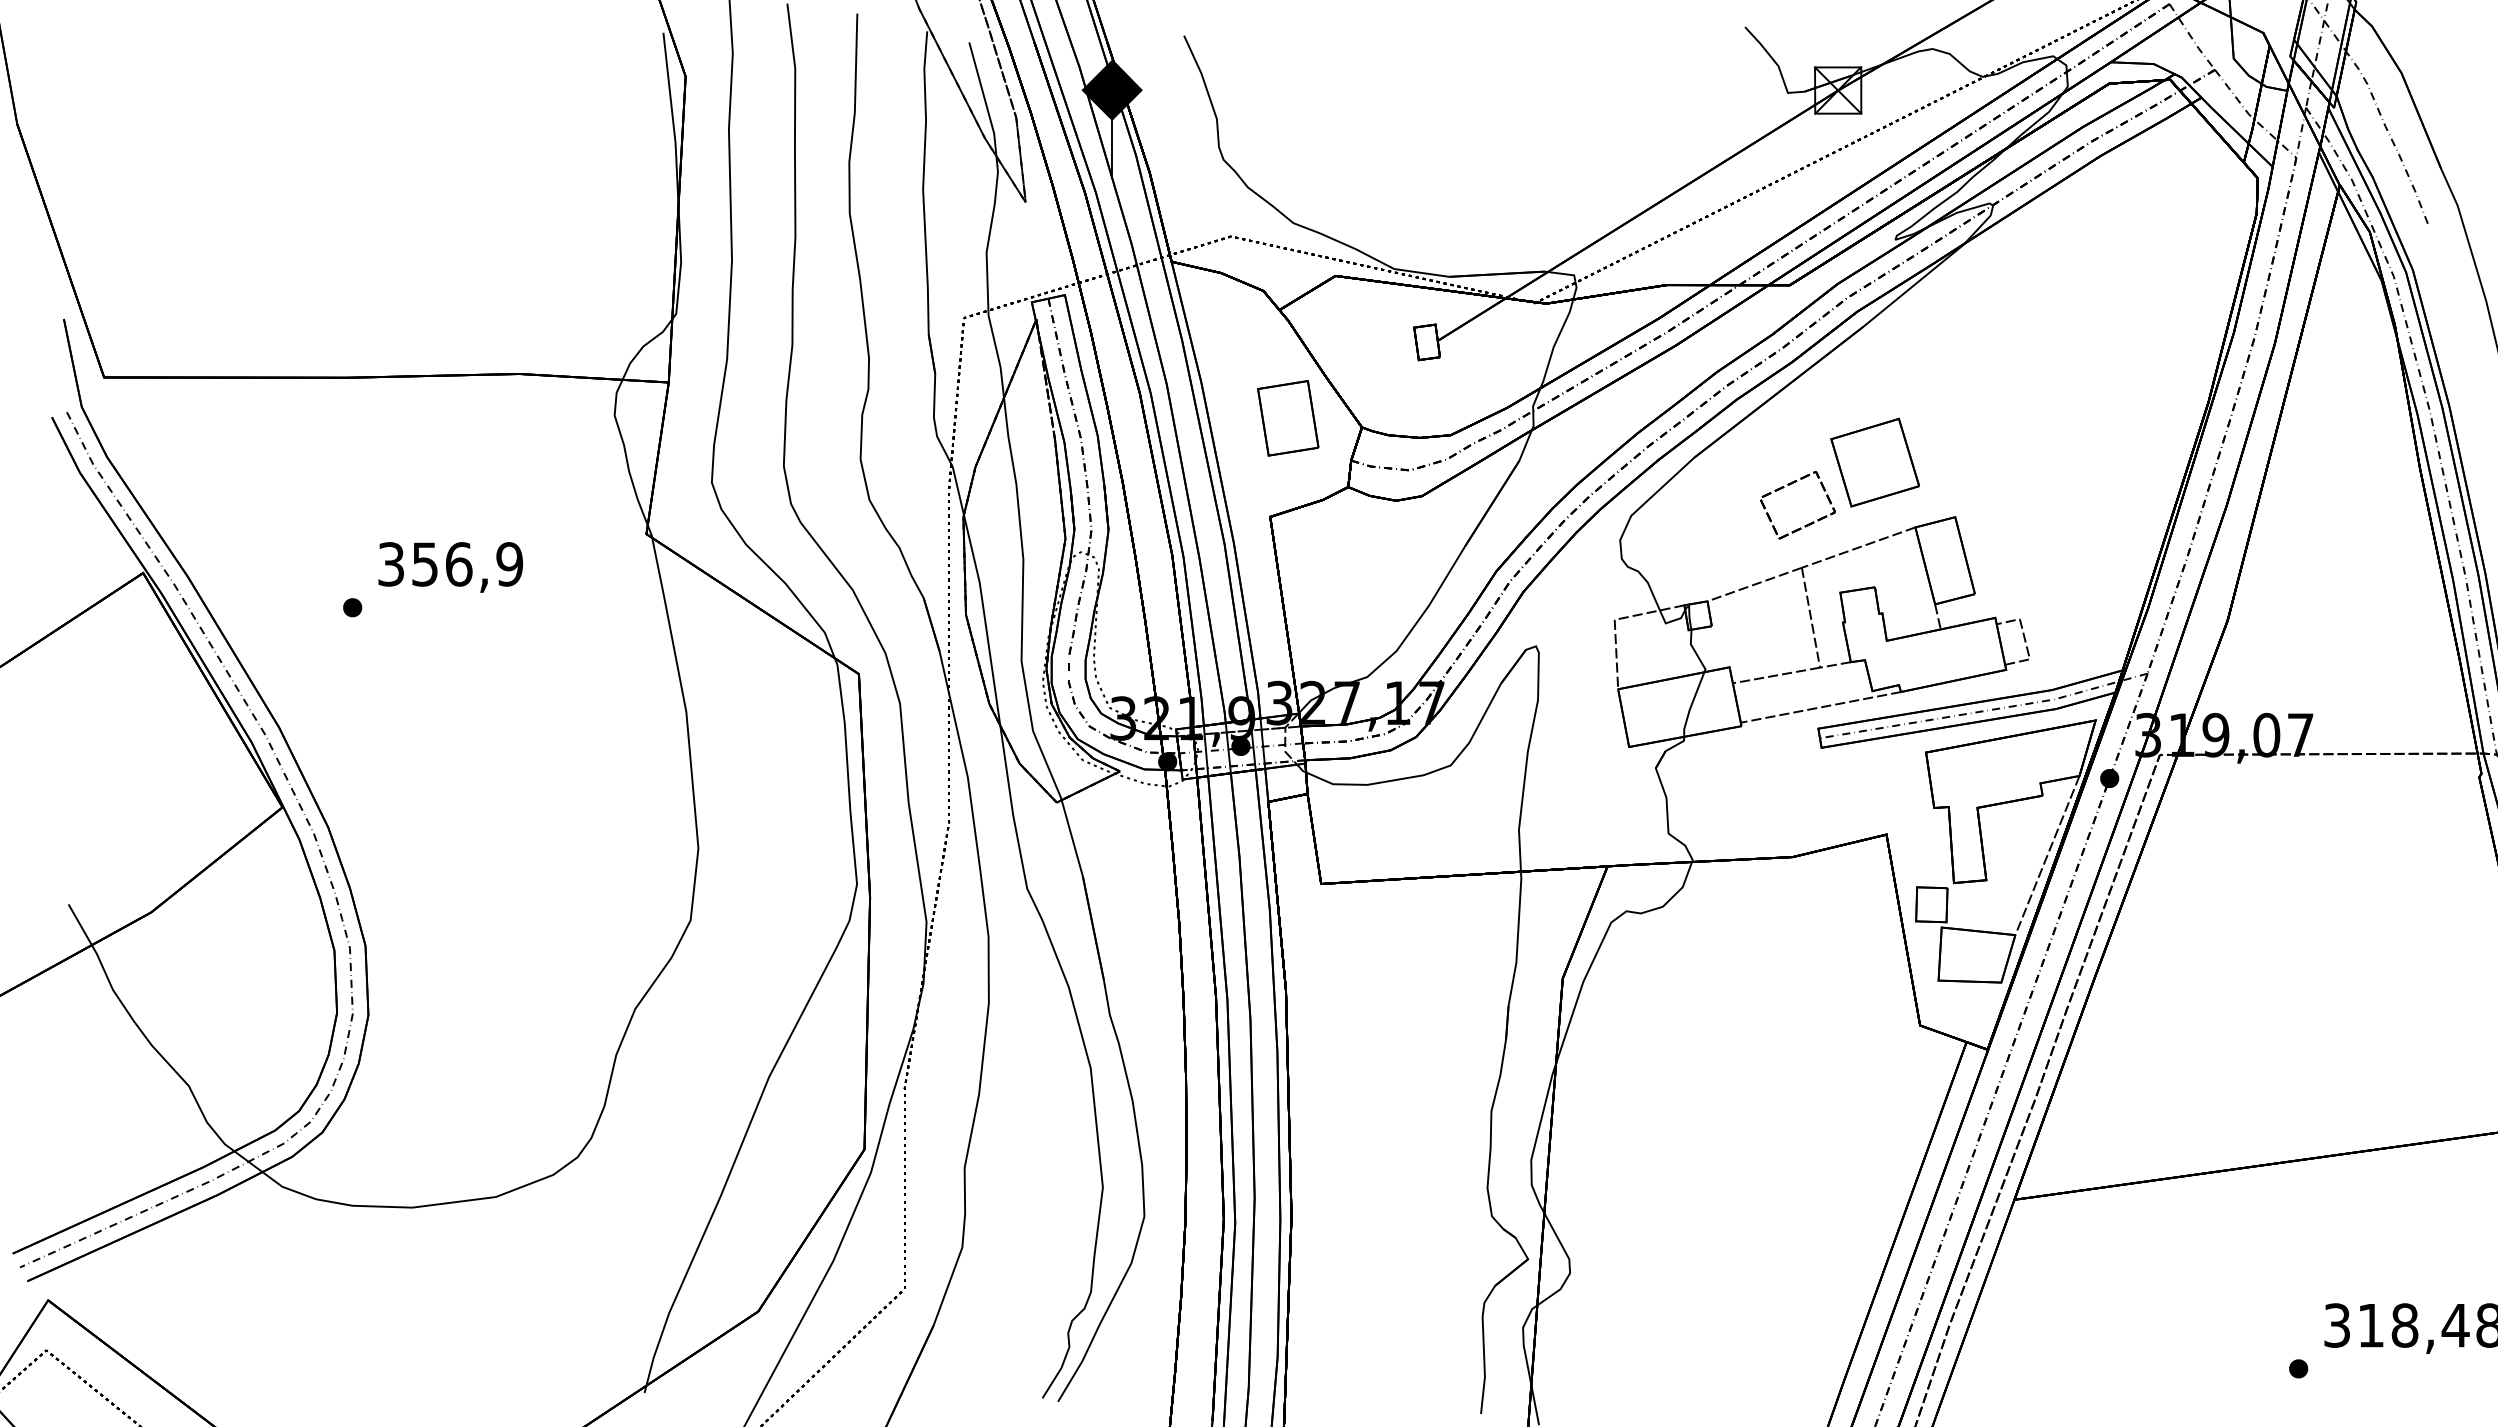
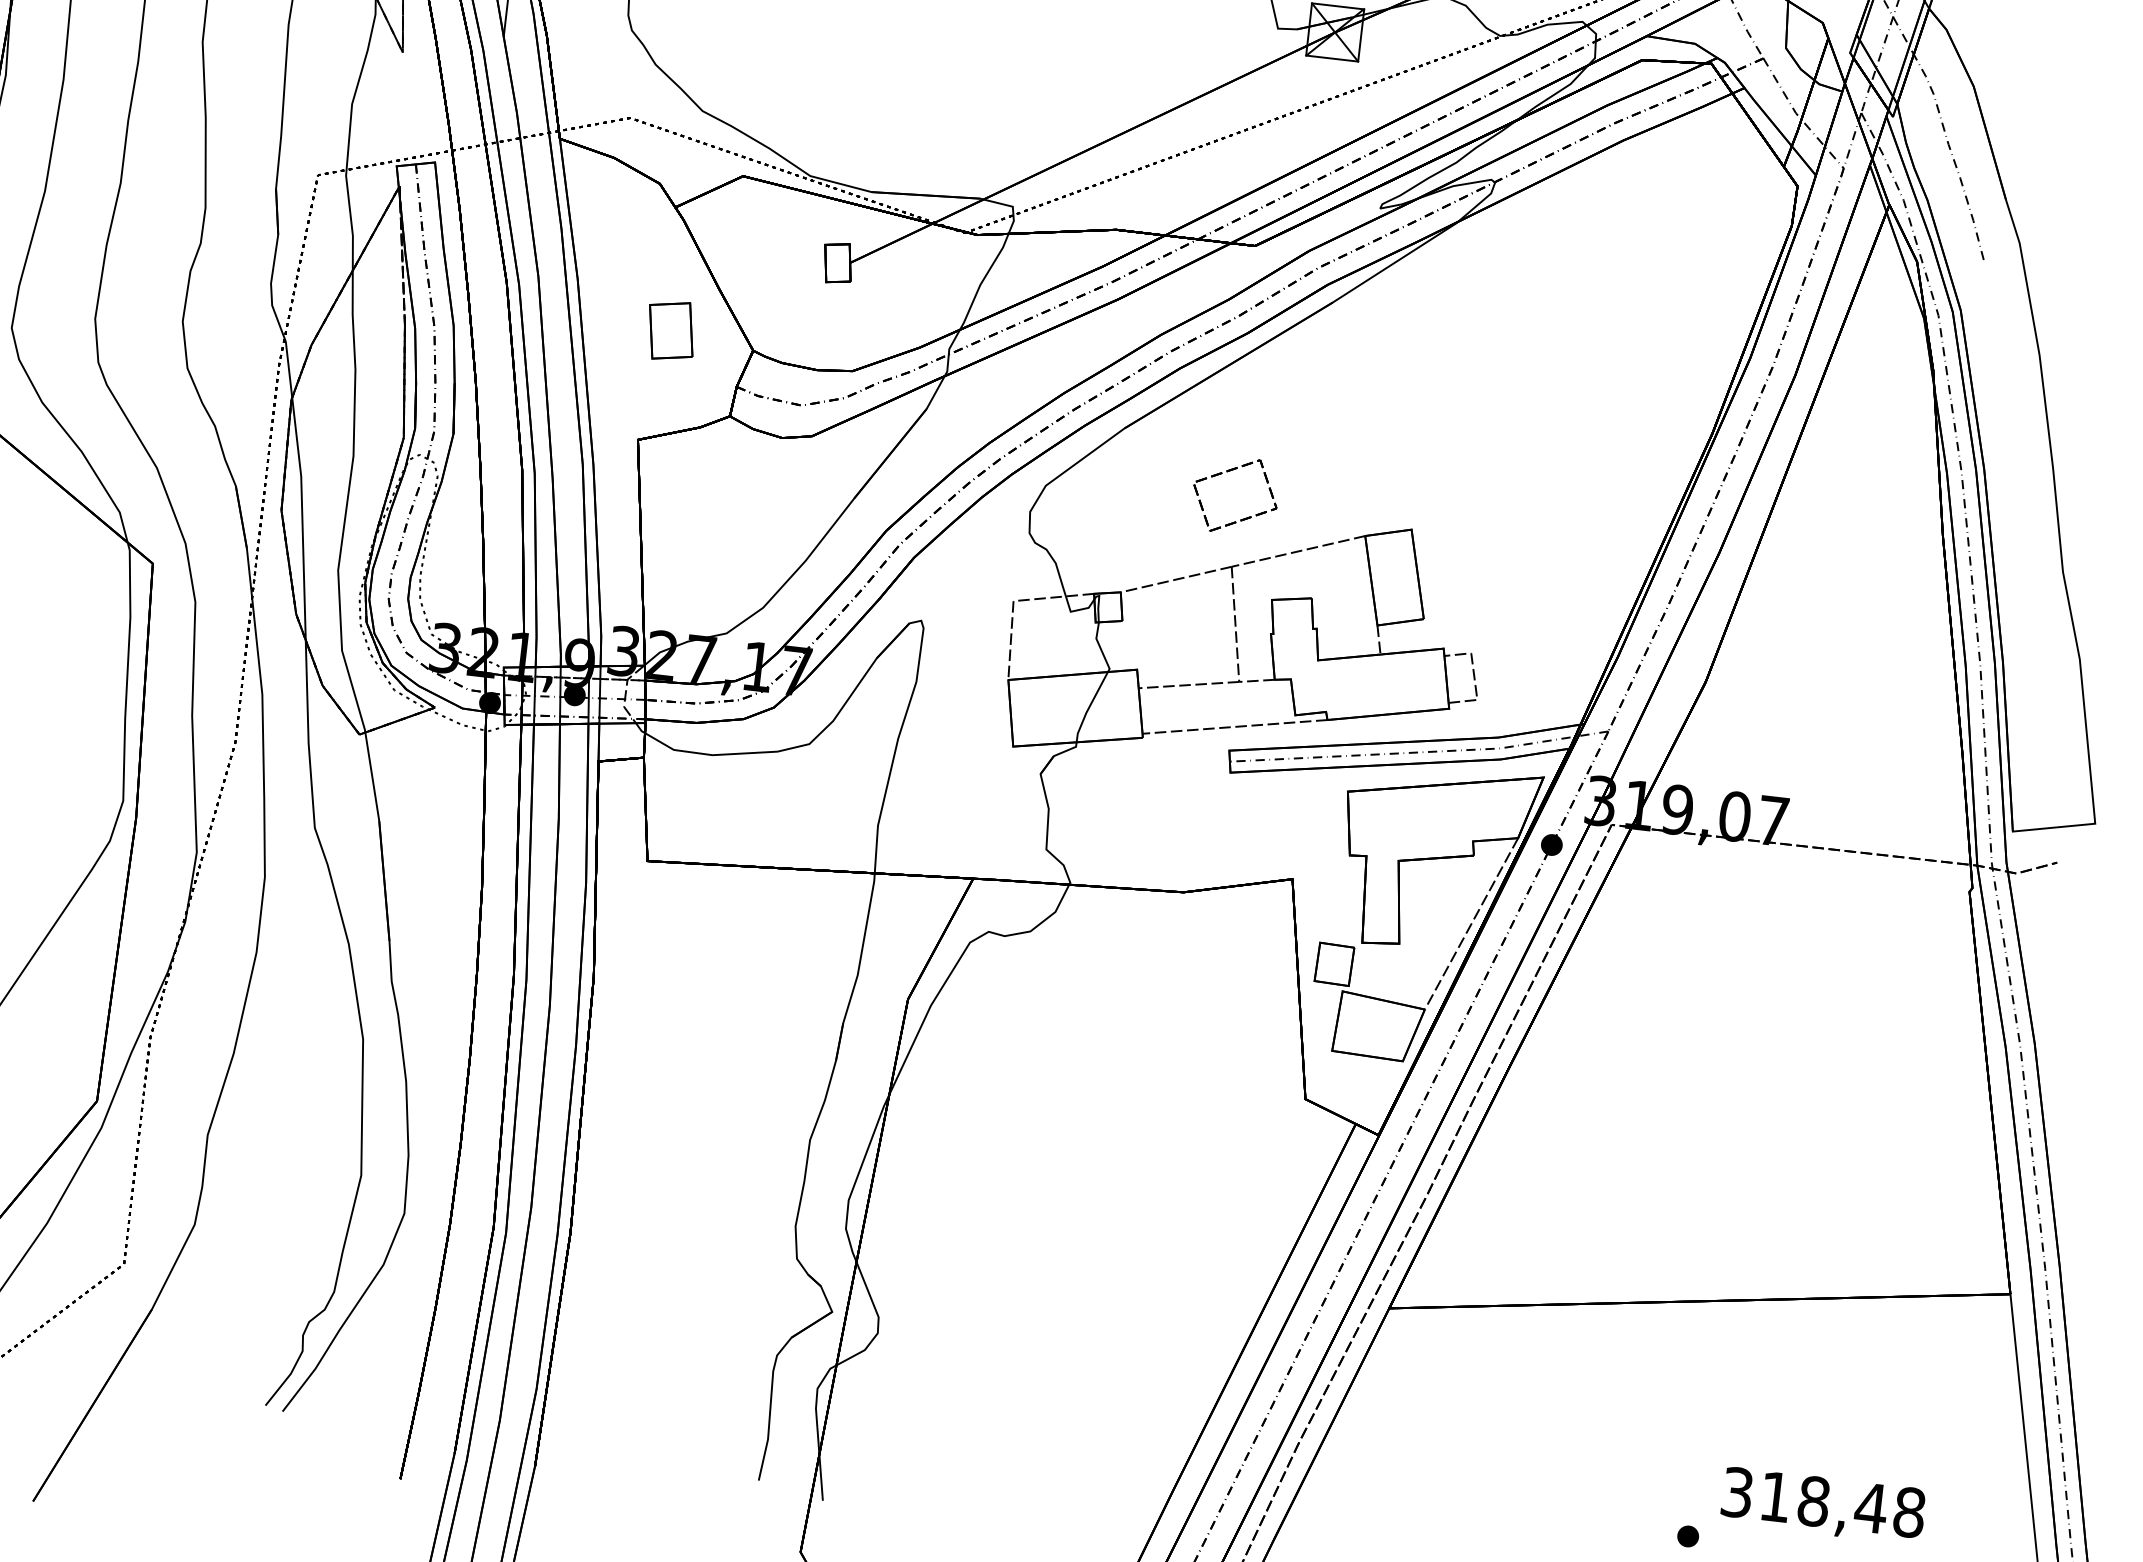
part: (1288, 418) -> (671, 331), size x0.7
part: (1874, 462) -> (1327, 457), removed

